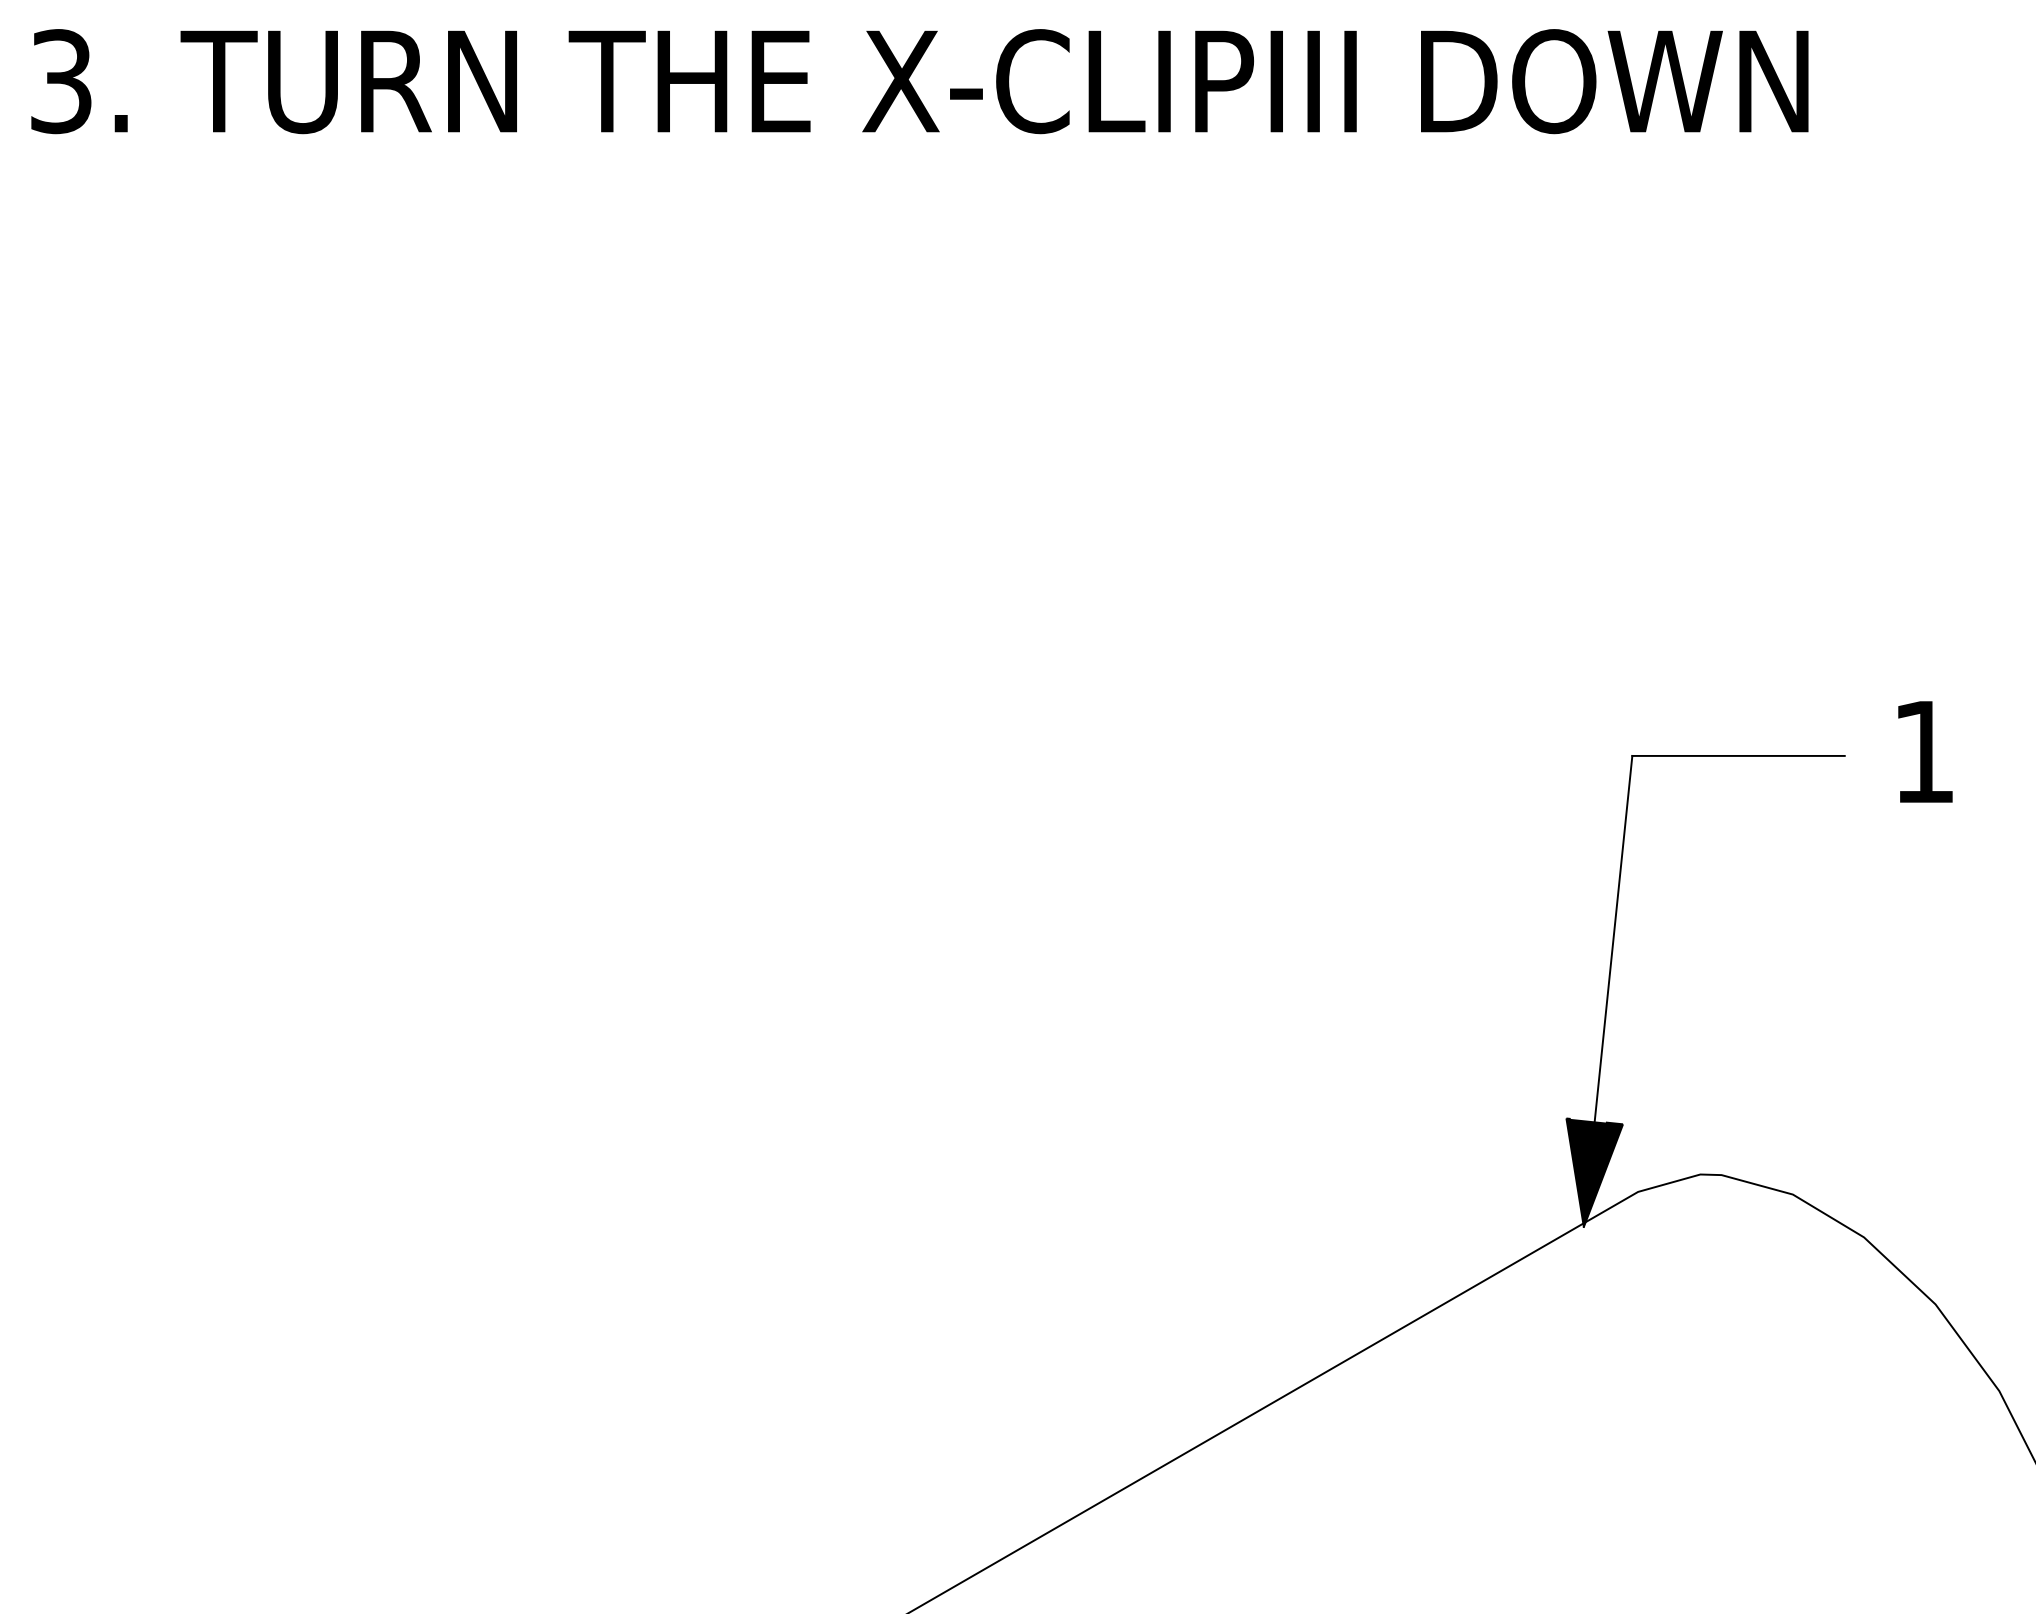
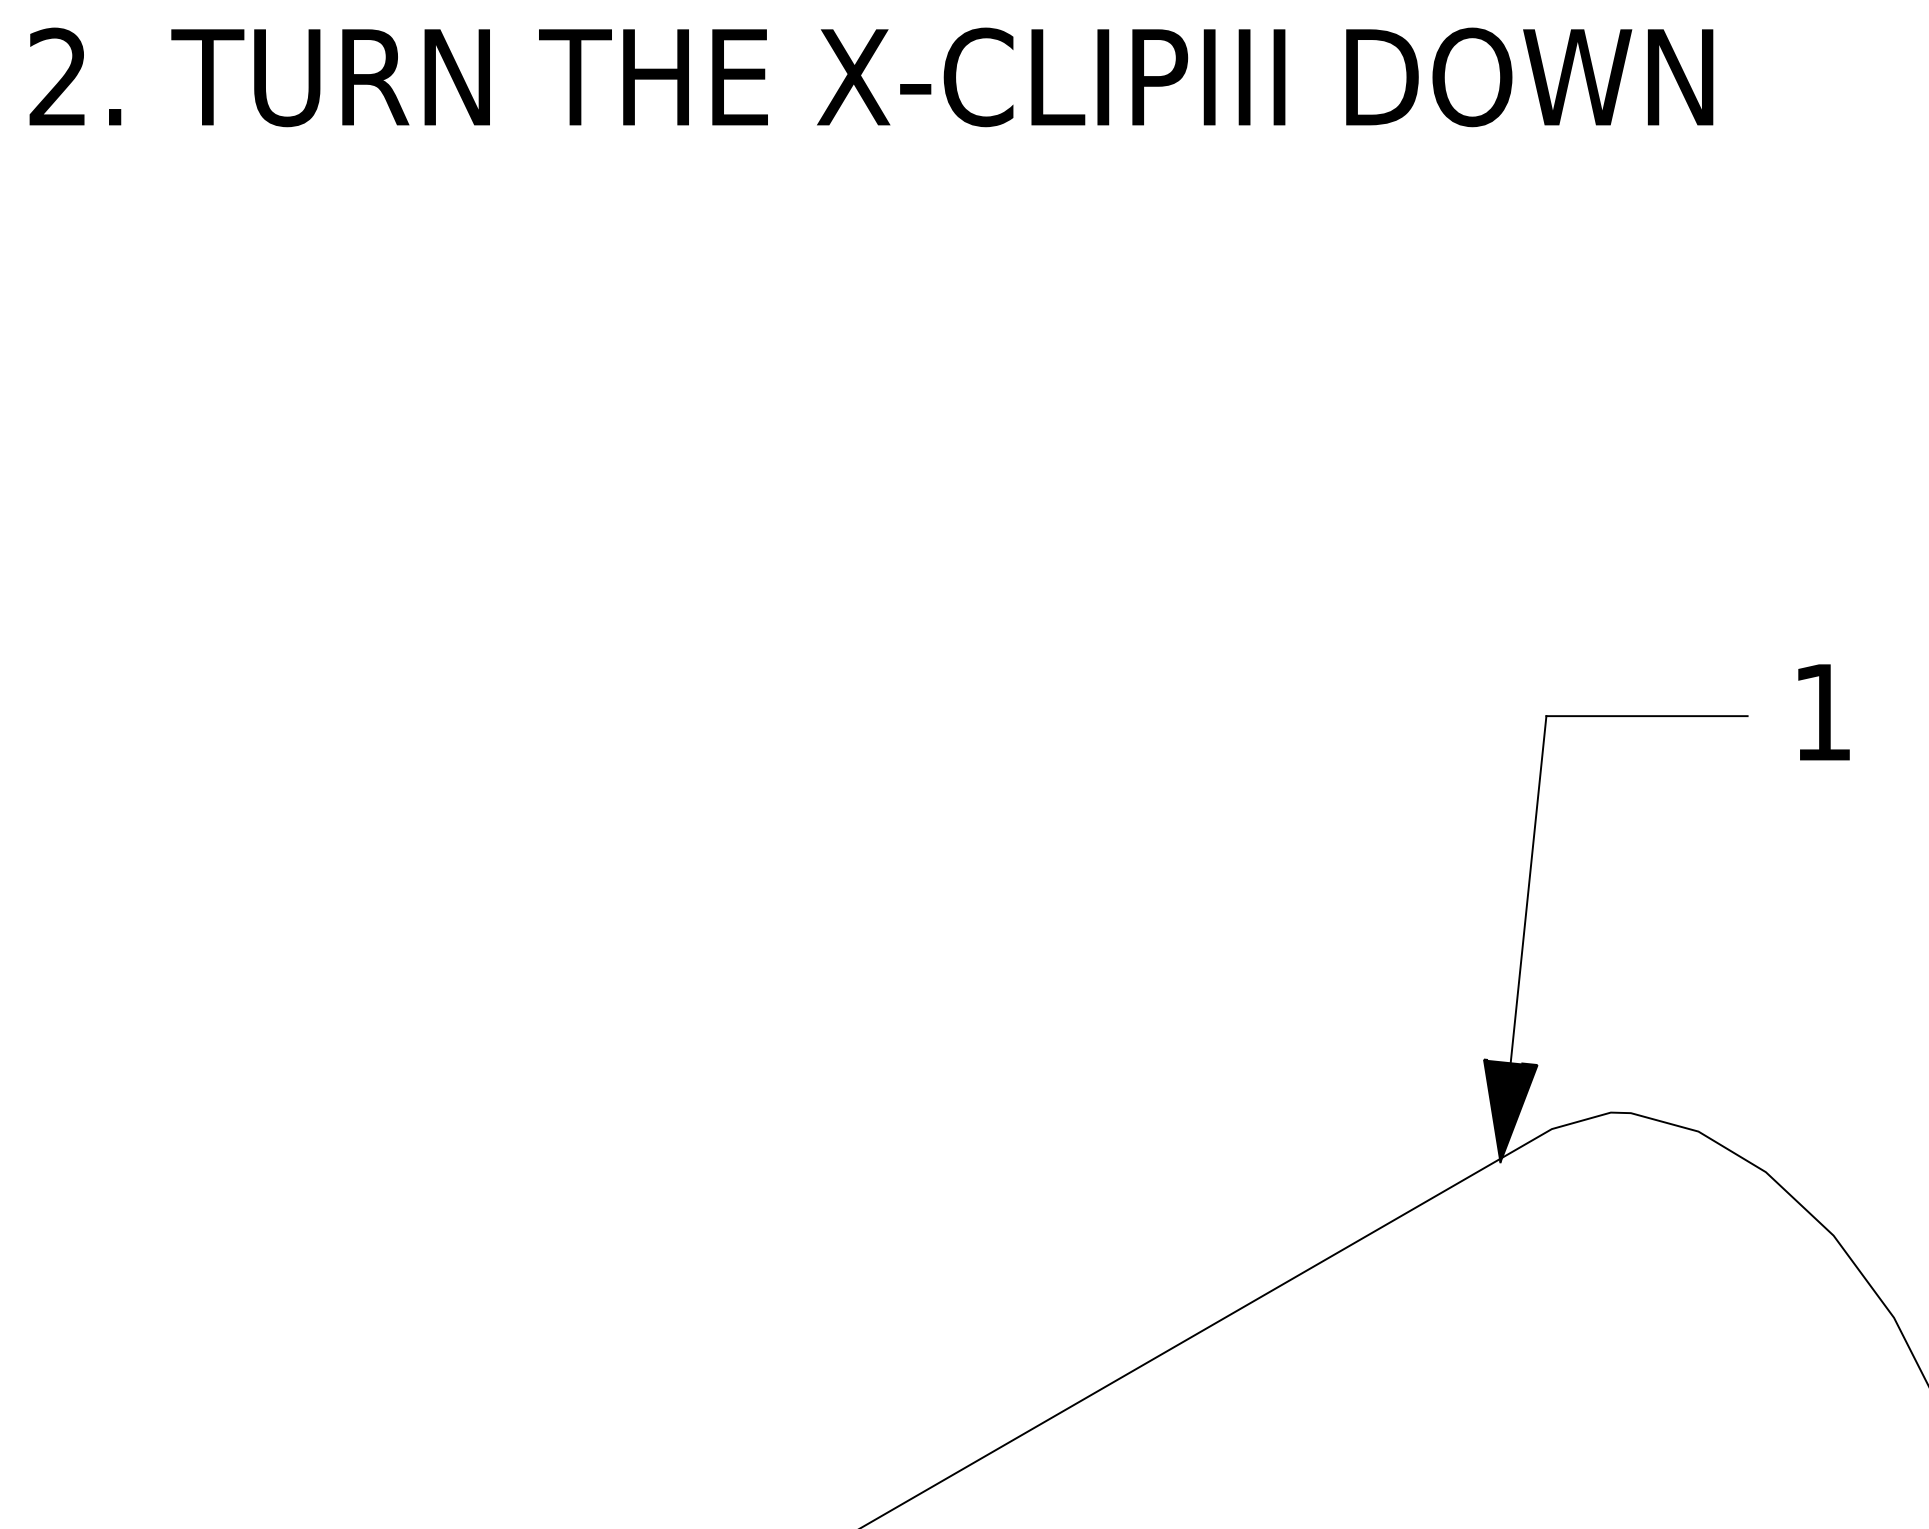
text: (61, 81) -> (58, 77), 3. -> 2.

